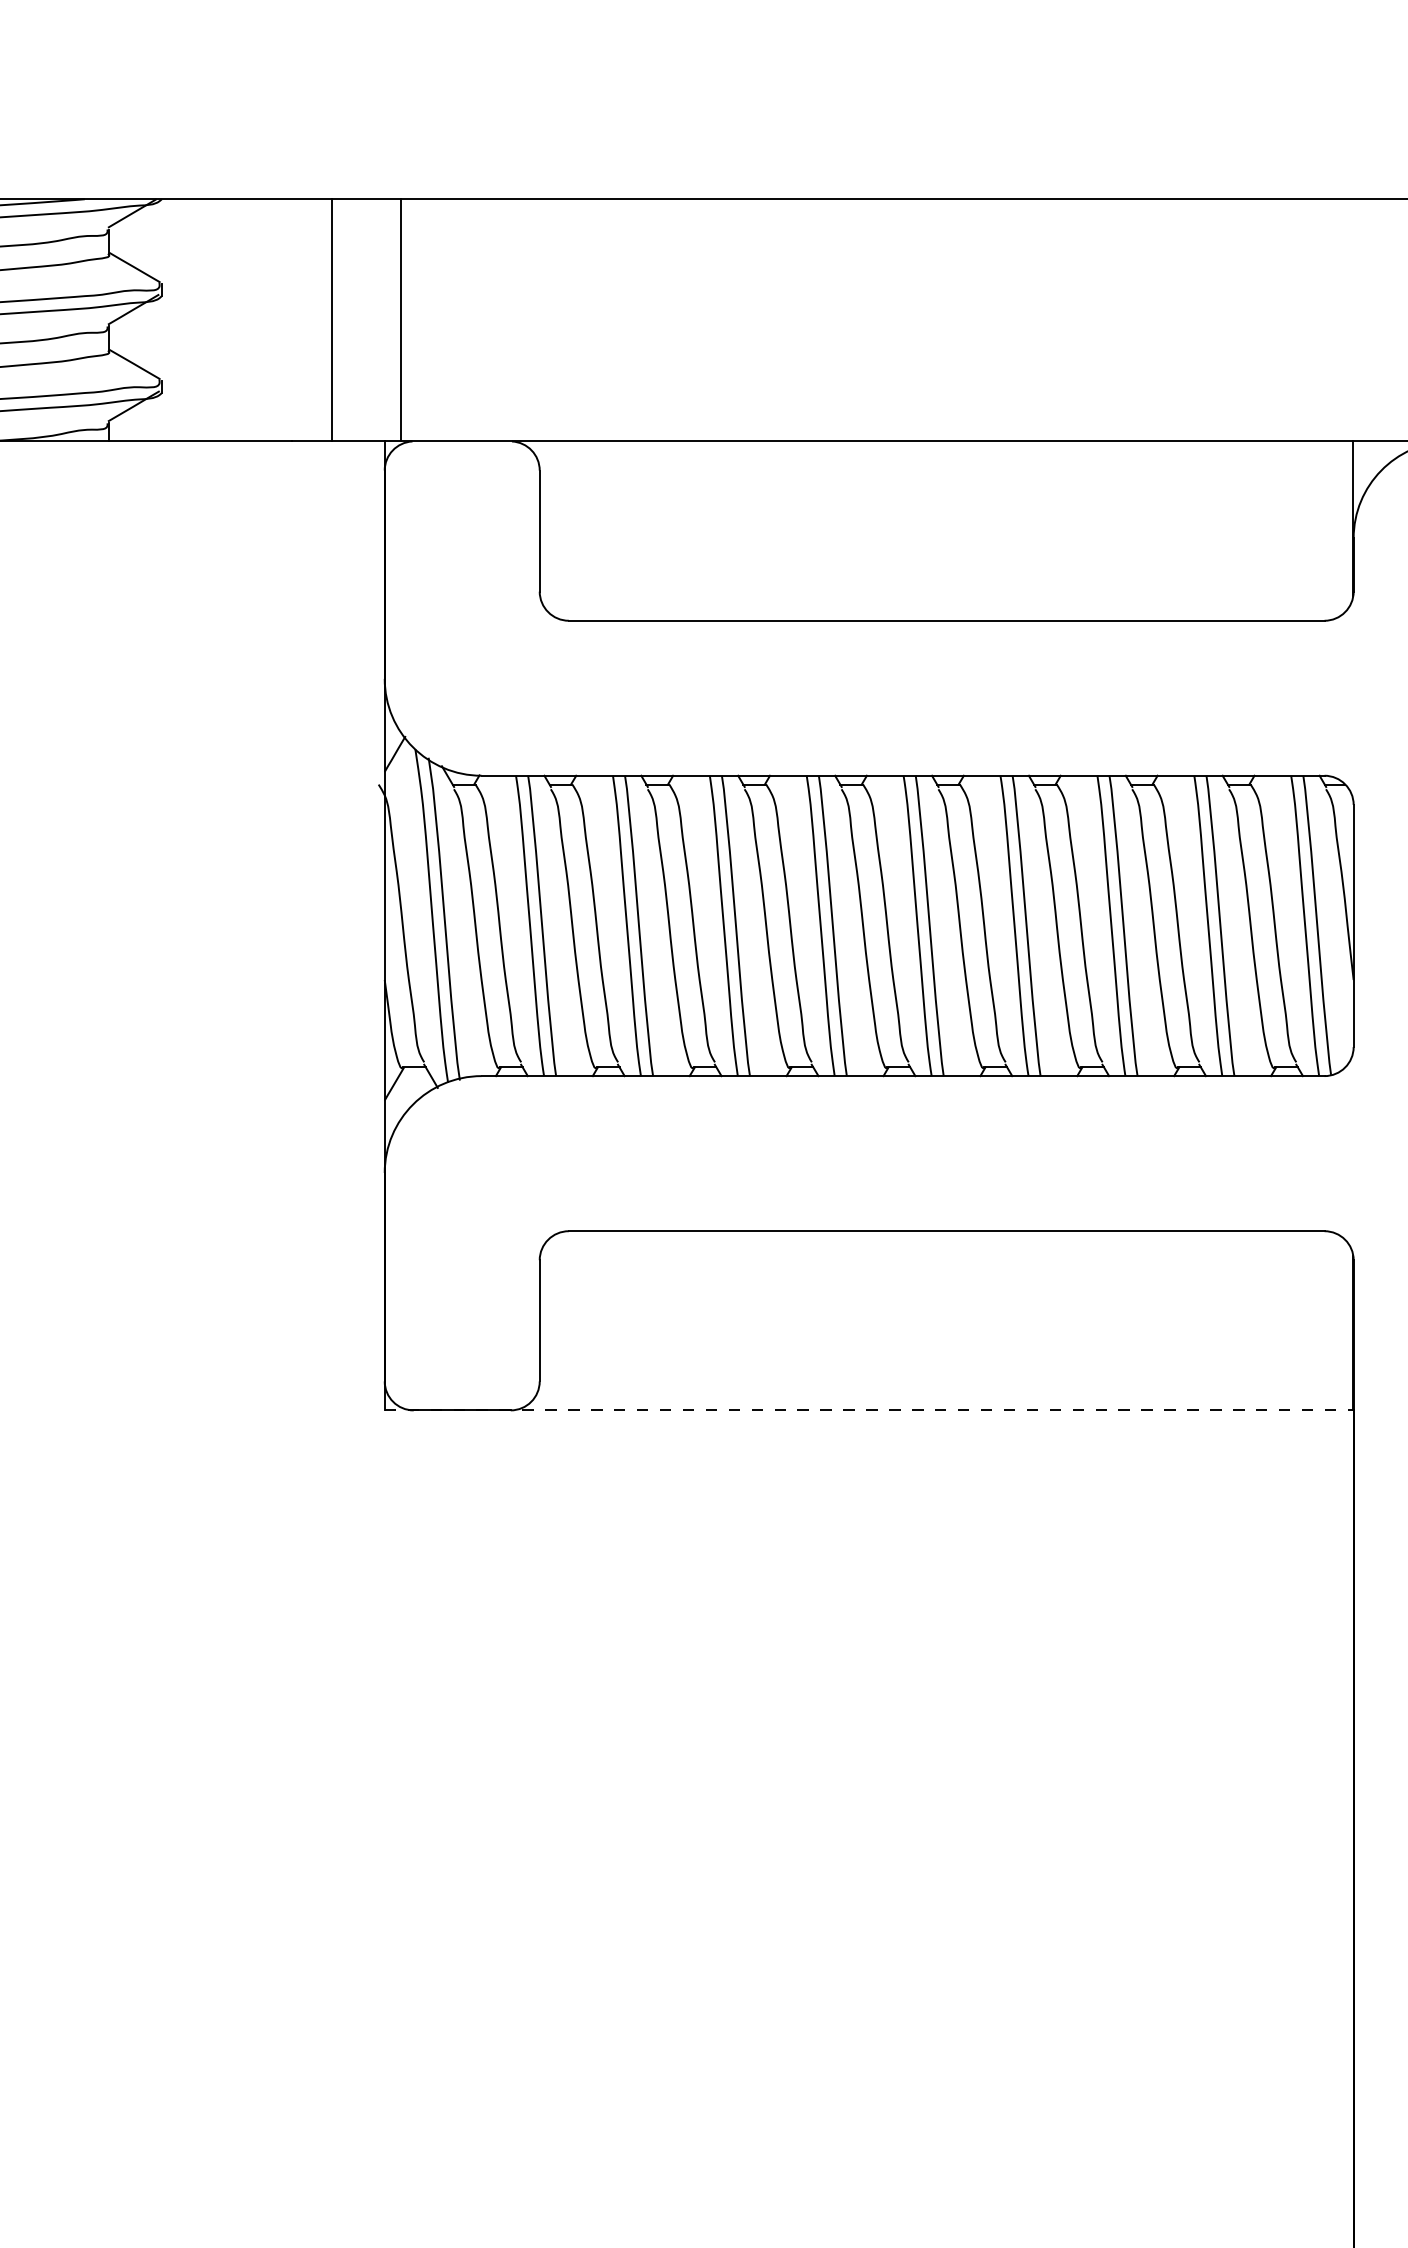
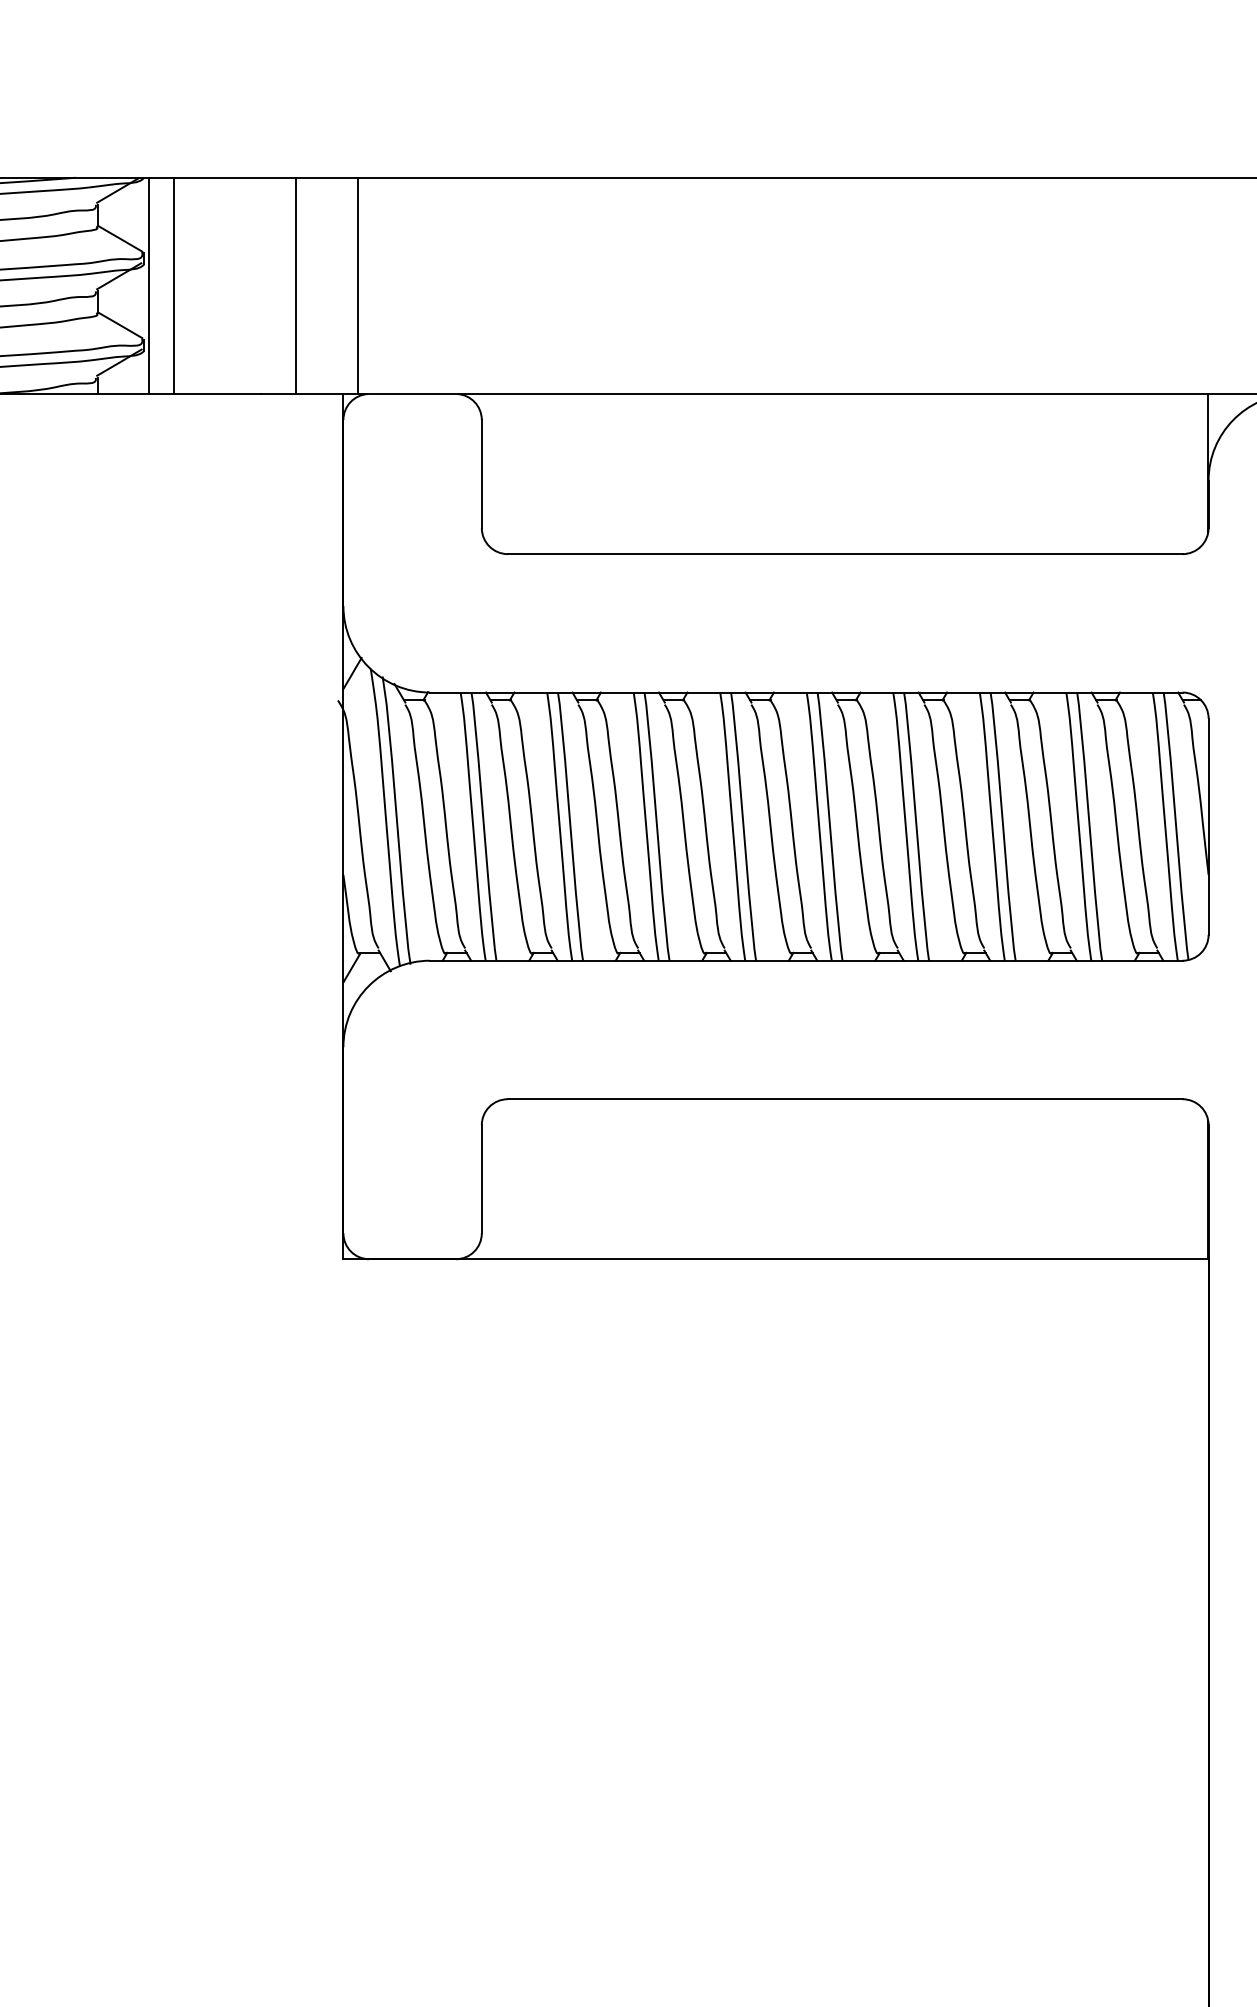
line: (166, 319) -> (148, 285), added
line: (195, 319) -> (174, 285), added
line: (869, 1410) -> (776, 1259), dashed -> solid

